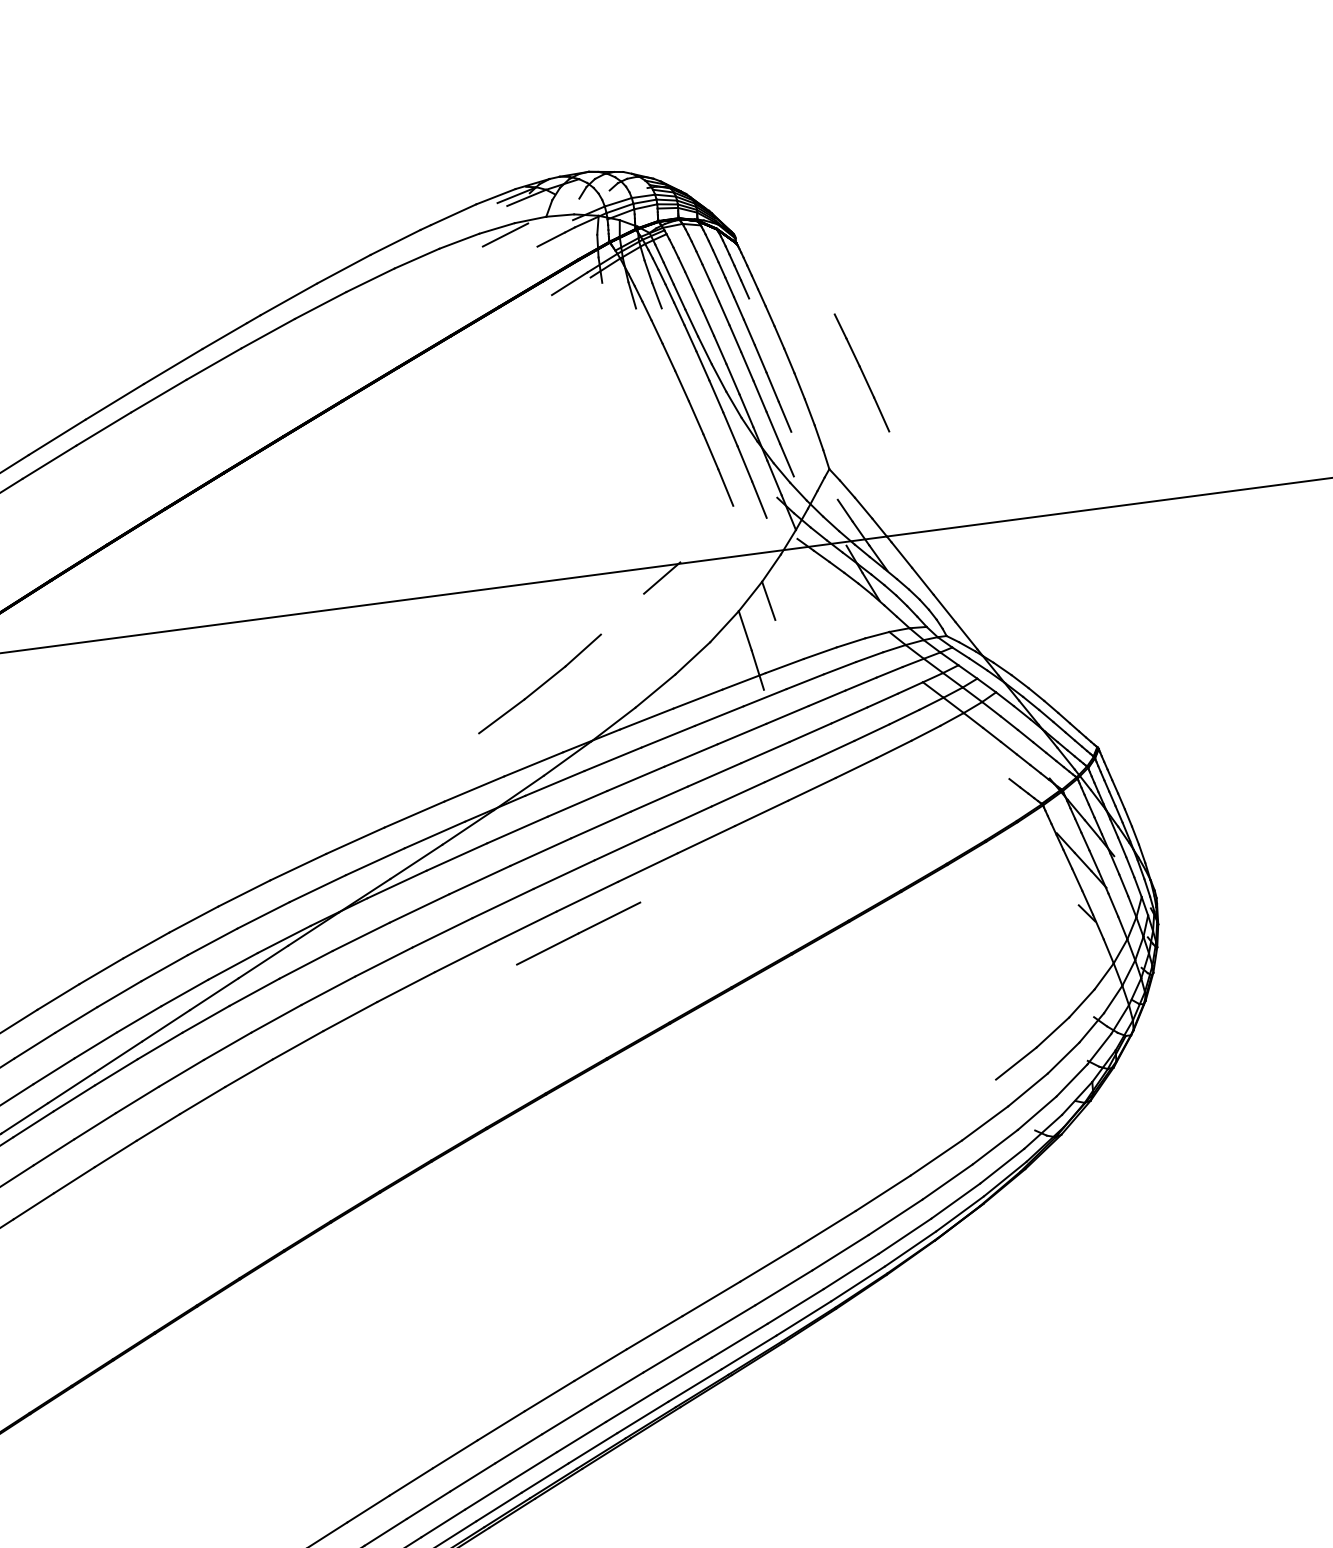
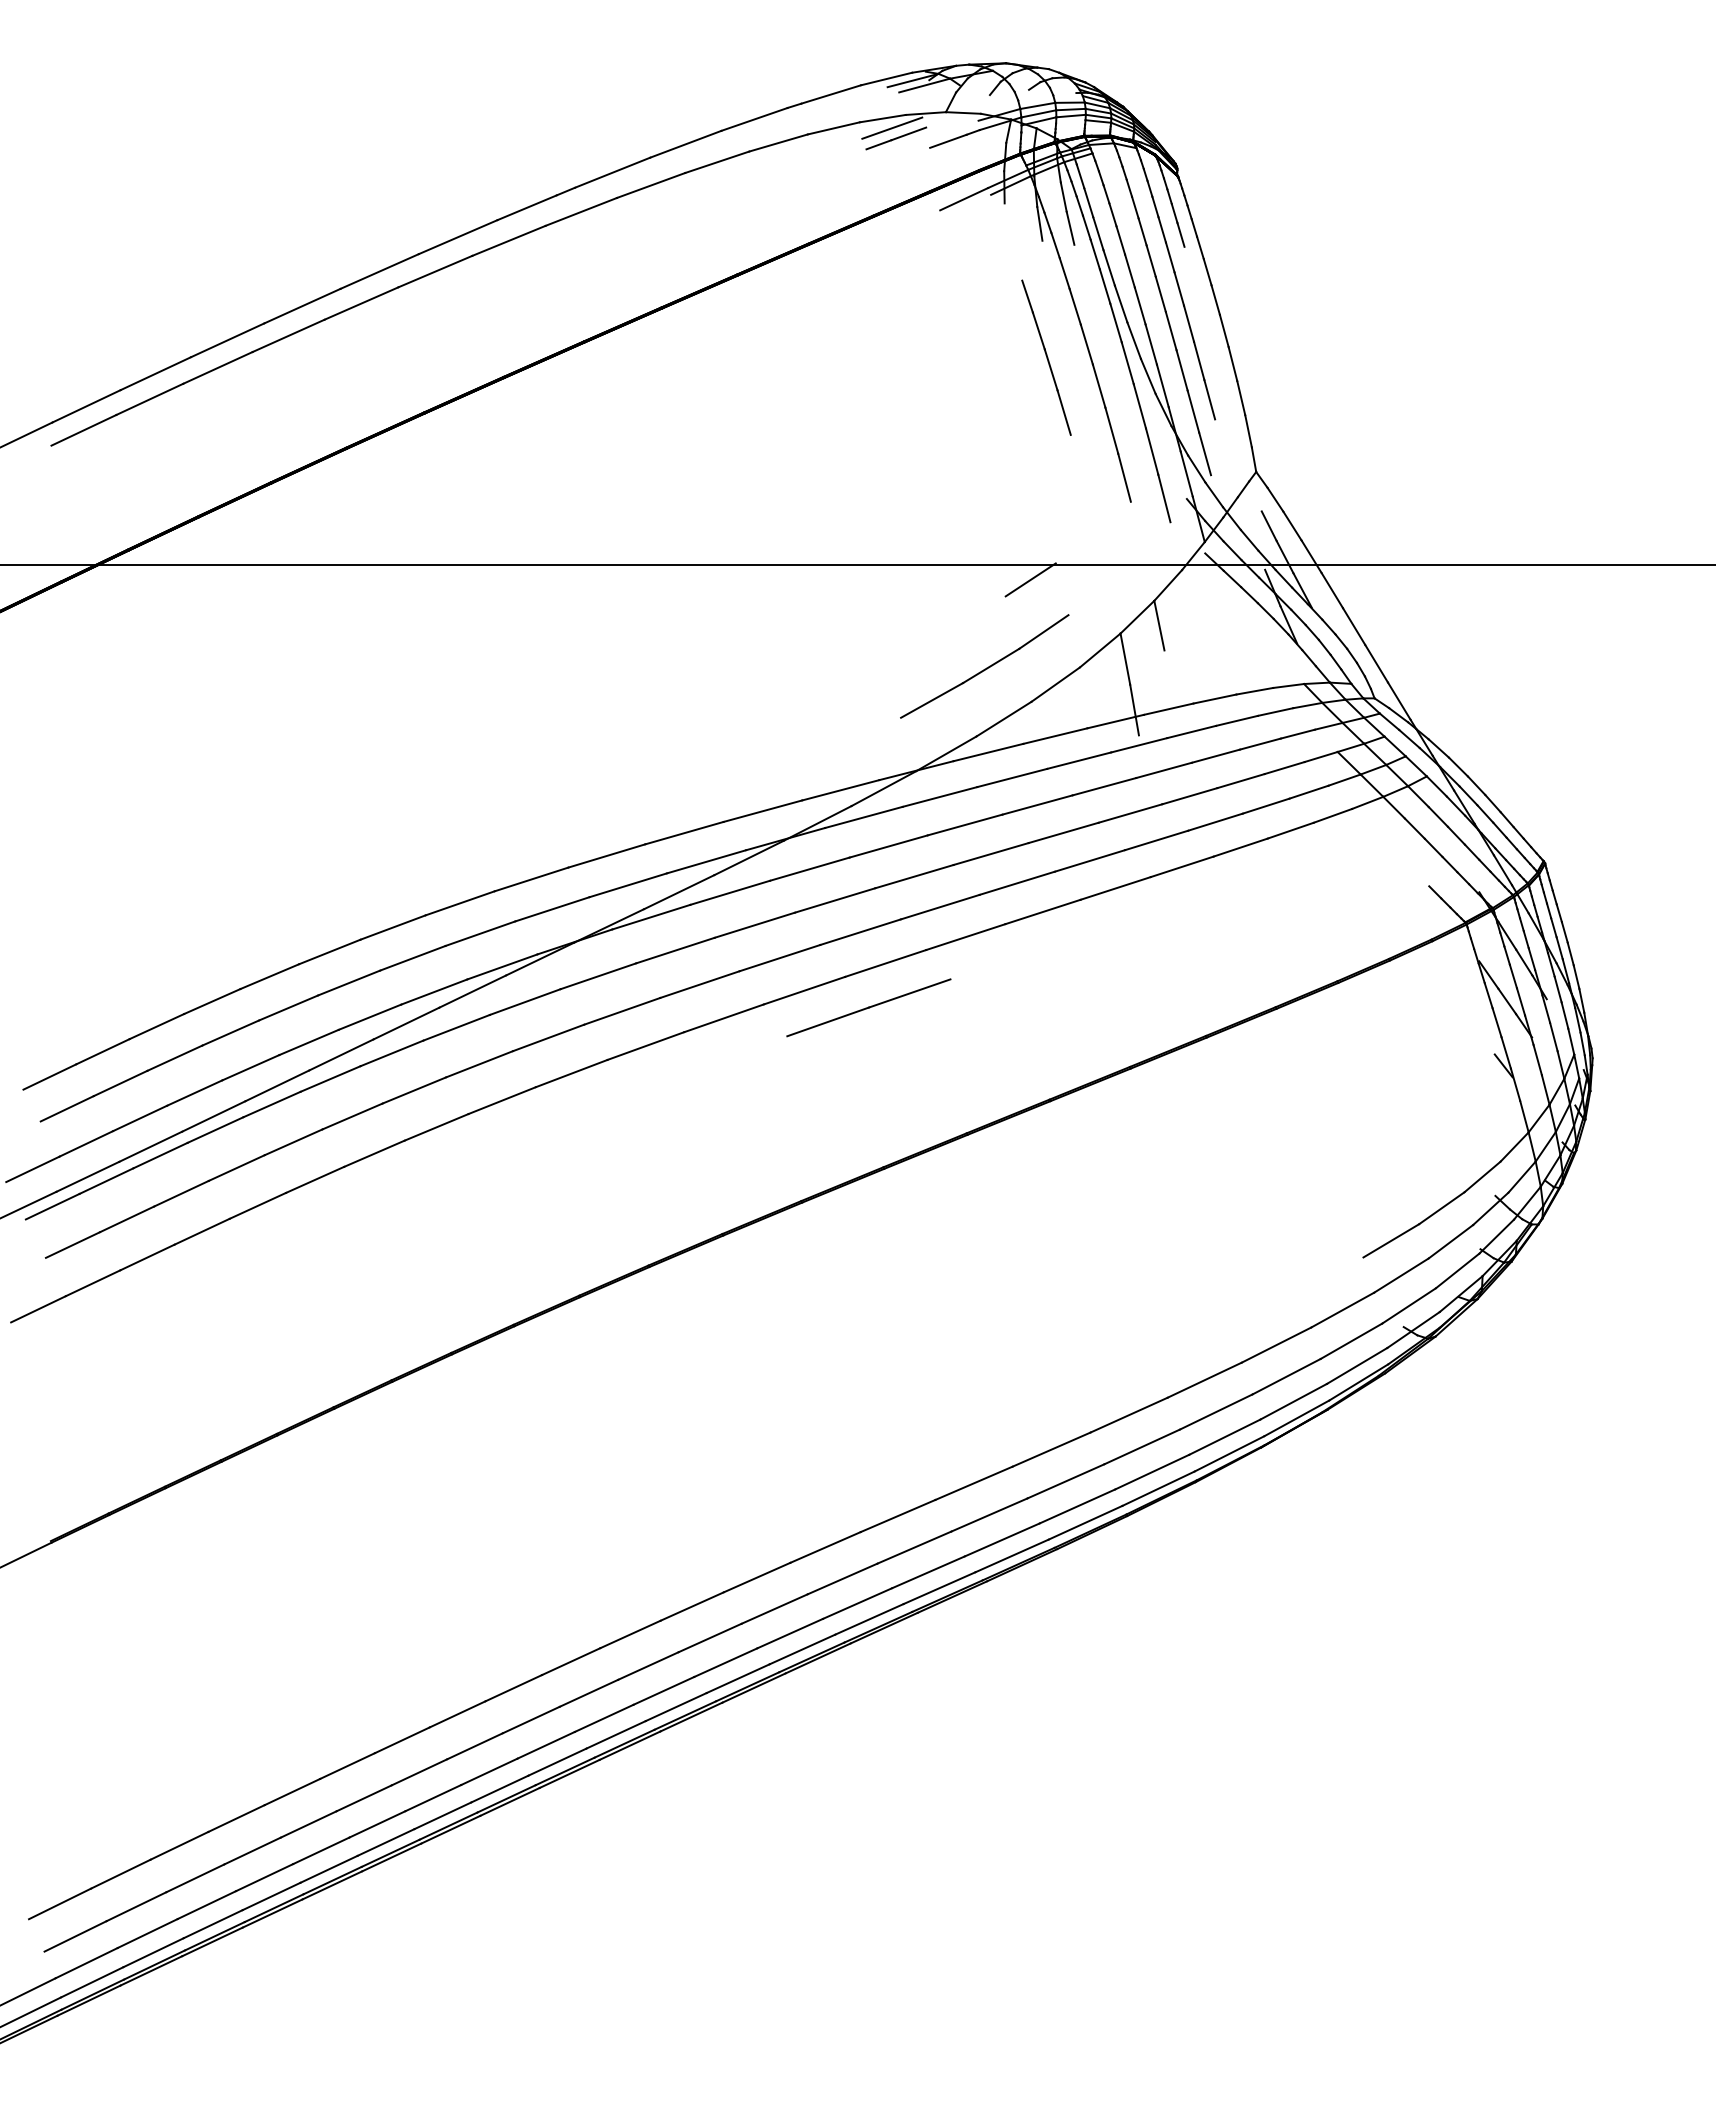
line: (509, 242) -> (896, 138), added
line: (861, 372) -> (1046, 357), moved
part: (539, 684) -> (984, 666), moved

